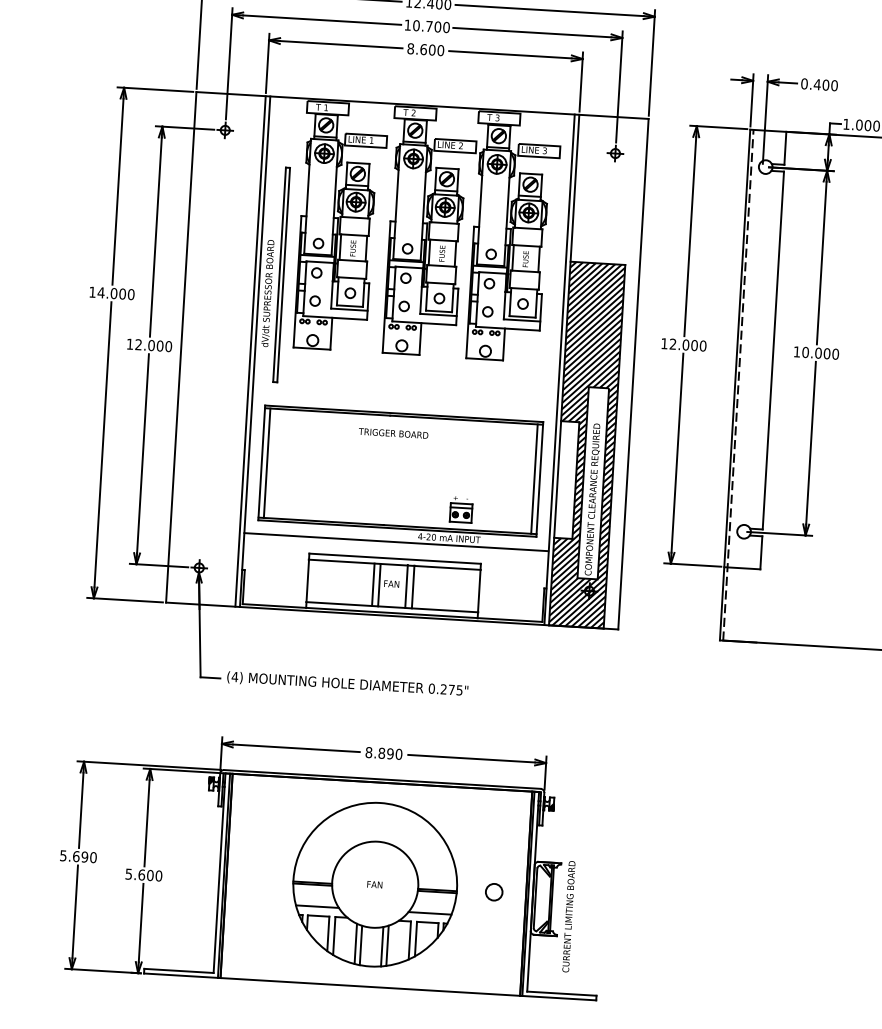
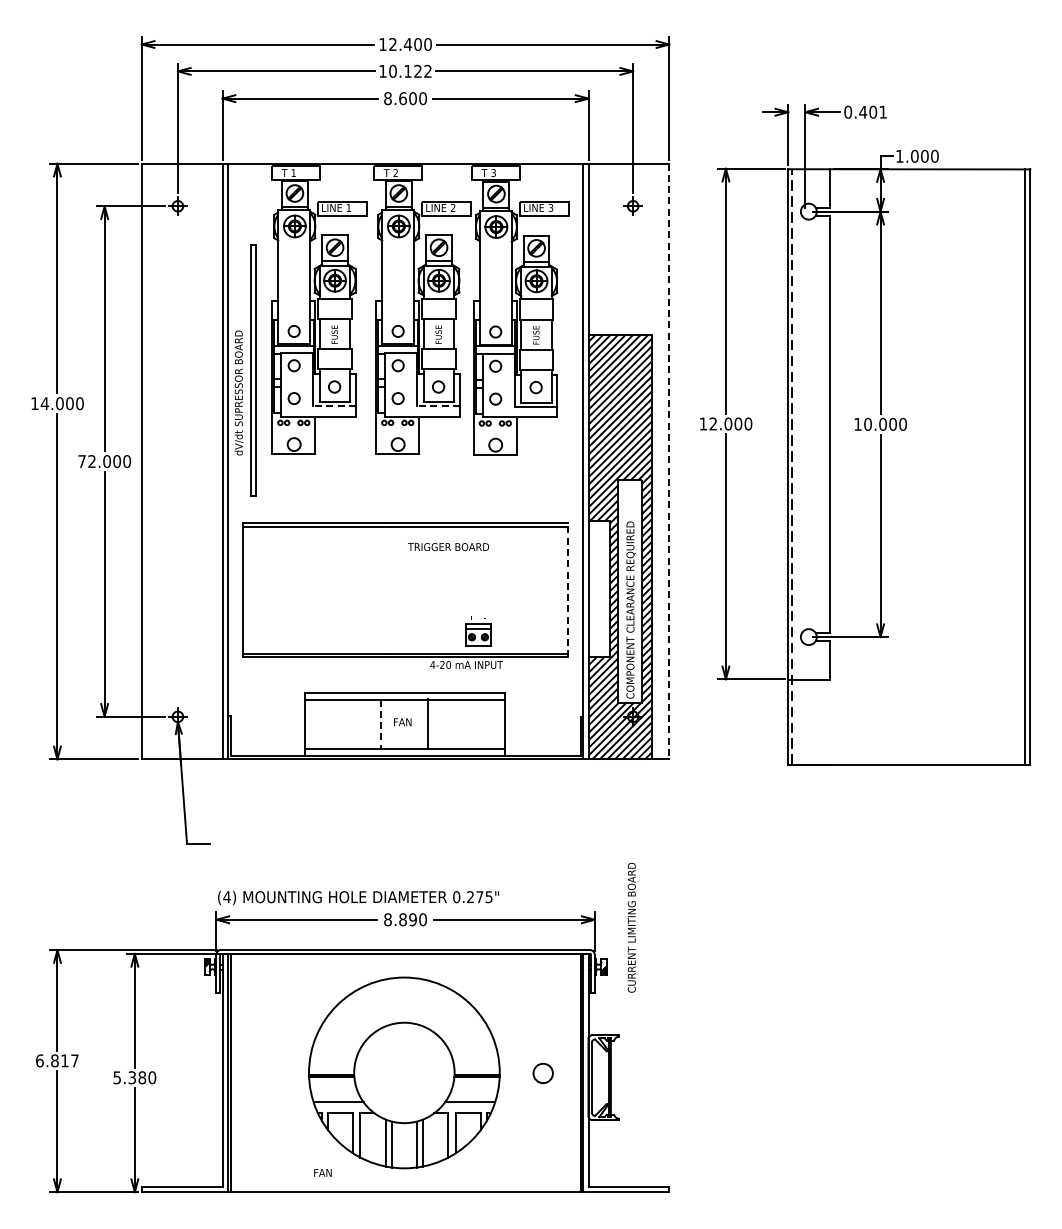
text: (437, 27) -> (417, 71), 10.700 -> 10.122
text: (834, 85) -> (883, 111), 0.400 -> 0.401
line: (349, 309) -> (334, 406), solid -> dashed
line: (438, 315) -> (438, 406), solid -> dashed
text: (129, 344) -> (81, 461), 12.000 -> 72.000
line: (633, 374) -> (669, 461), solid -> dashed
text: (393, 433) -> (448, 547), moved
line: (267, 463) -> (249, 590), removed
line: (534, 479) -> (561, 590), removed
line: (539, 479) -> (567, 590), solid -> dashed
line: (395, 542) -> (404, 673), removed
line: (373, 584) -> (381, 724), solid -> dashed
line: (379, 585) -> (388, 724), removed
line: (406, 586) -> (420, 723), removed
text: (347, 684) -> (358, 897), moved
text: (78, 856) -> (57, 1060), 5.690 -> 6.817
text: (146, 875) -> (137, 1077), 5.600 -> 5.380
text: (374, 884) -> (322, 1172), moved
text: (568, 916) -> (631, 927), moved

